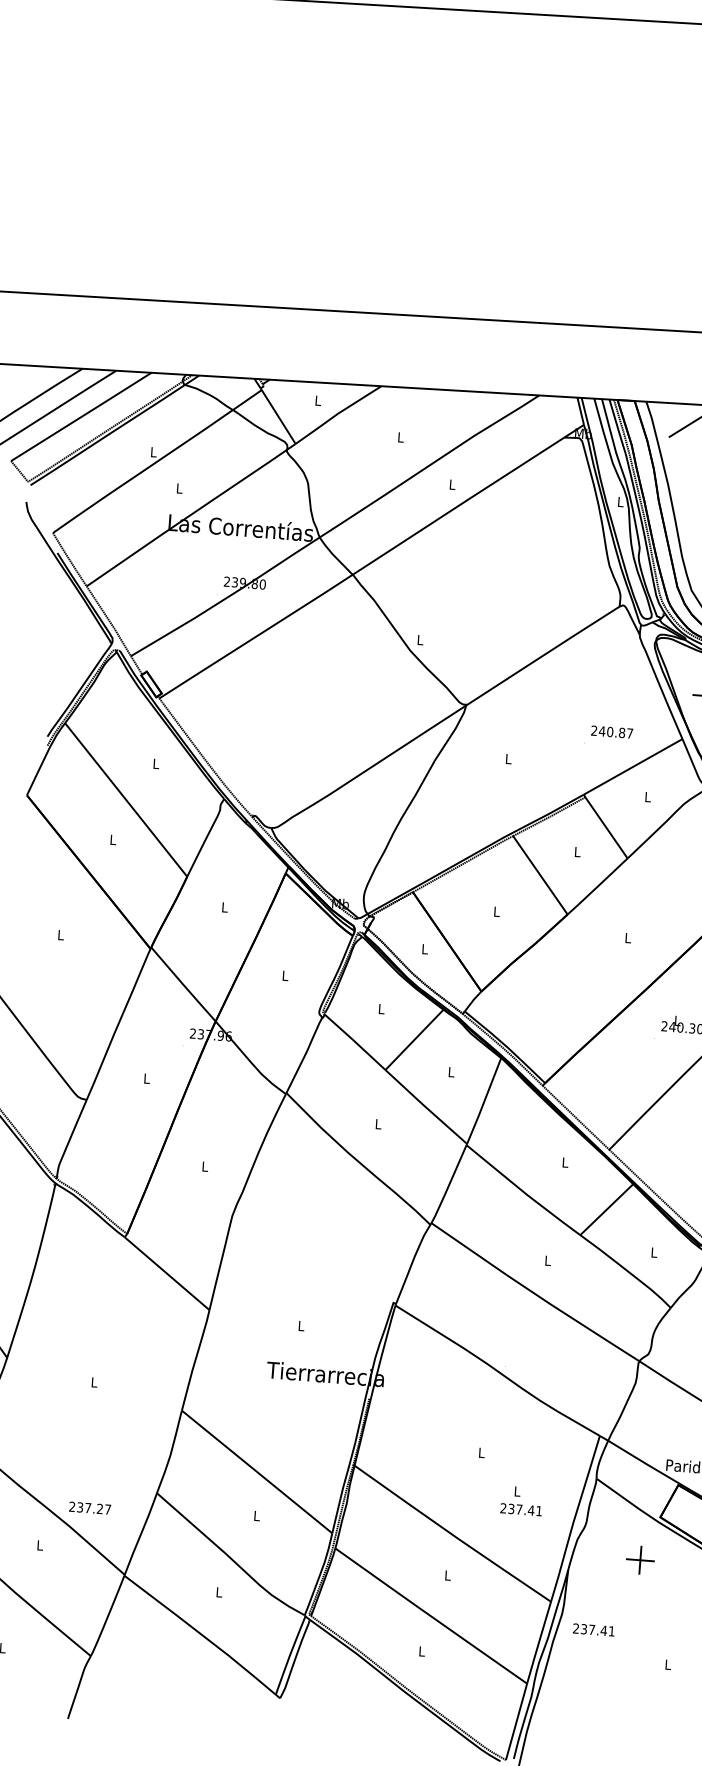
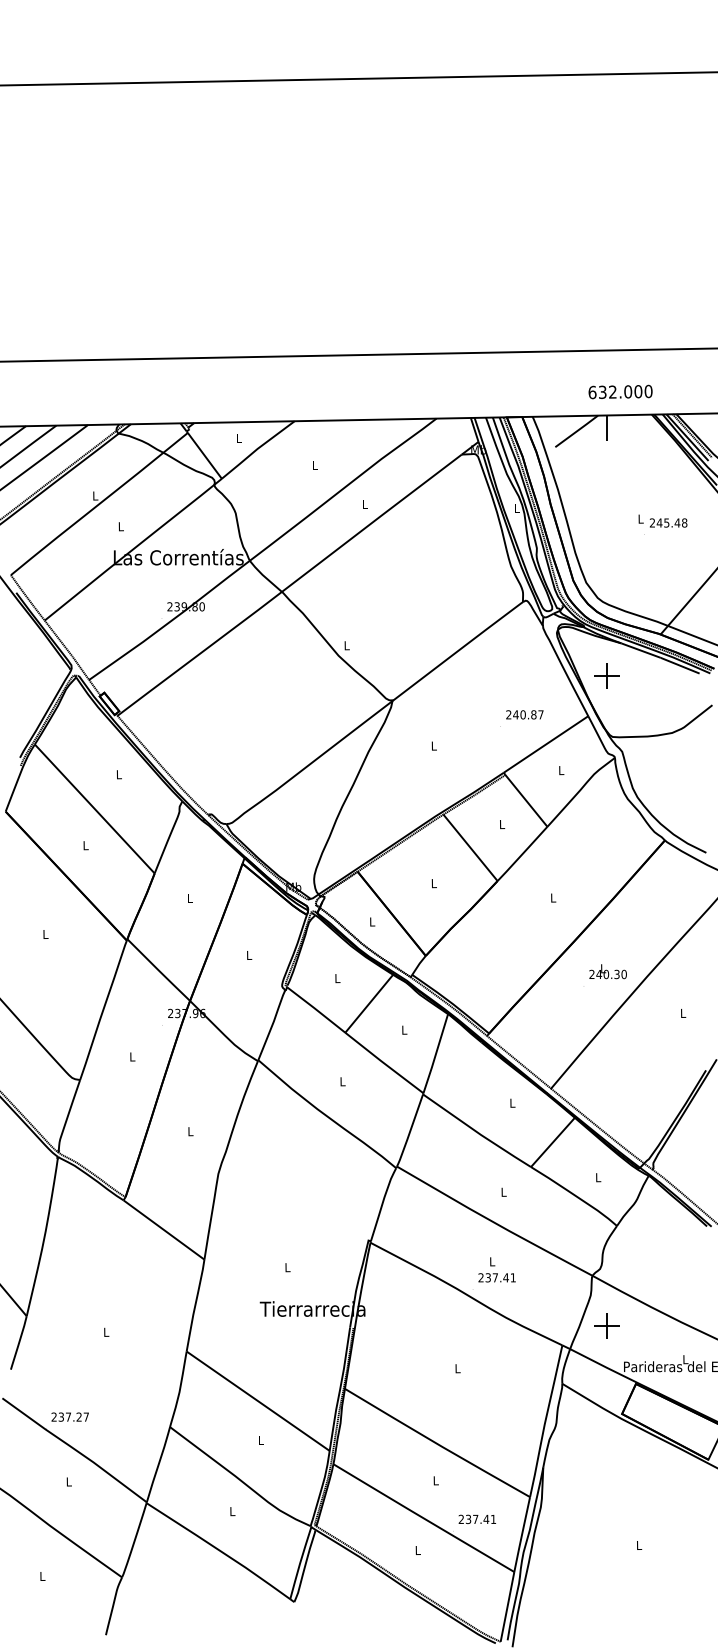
text: (521, 1500) -> (496, 1269), moved
text: (89, 1507) -> (69, 1416), moved
part: (639, 1559) -> (606, 1325), moved
text: (593, 1628) -> (476, 1518), moved

